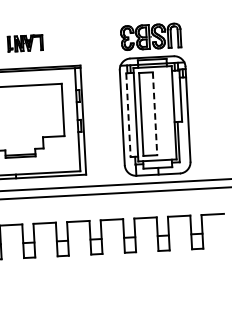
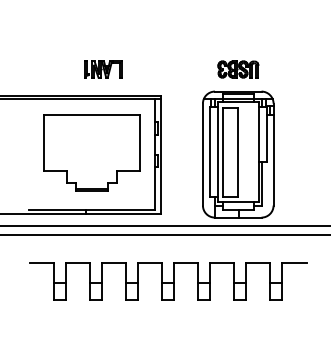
part: (151, 36) -> (238, 69), size x0.62
line: (155, 114) -> (238, 152), dashed -> solid
line: (128, 115) -> (209, 152), dashed -> solid

